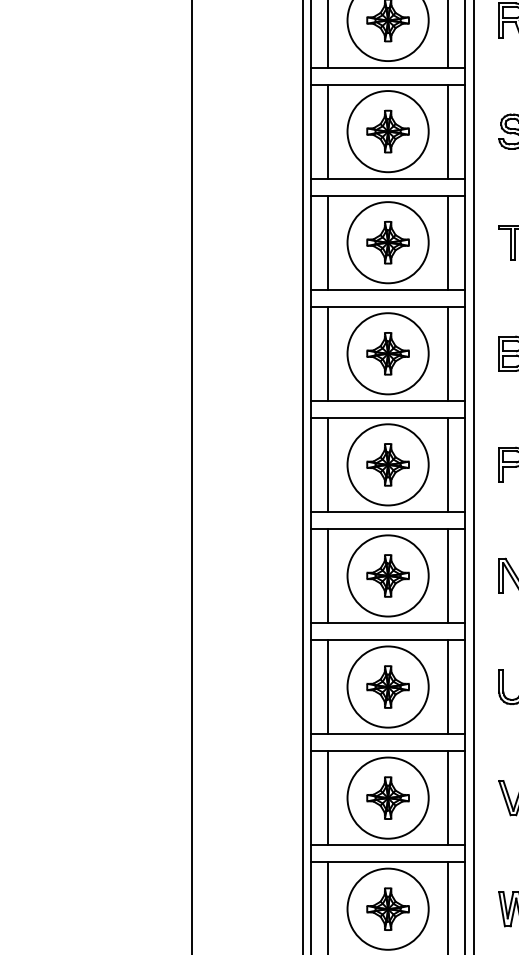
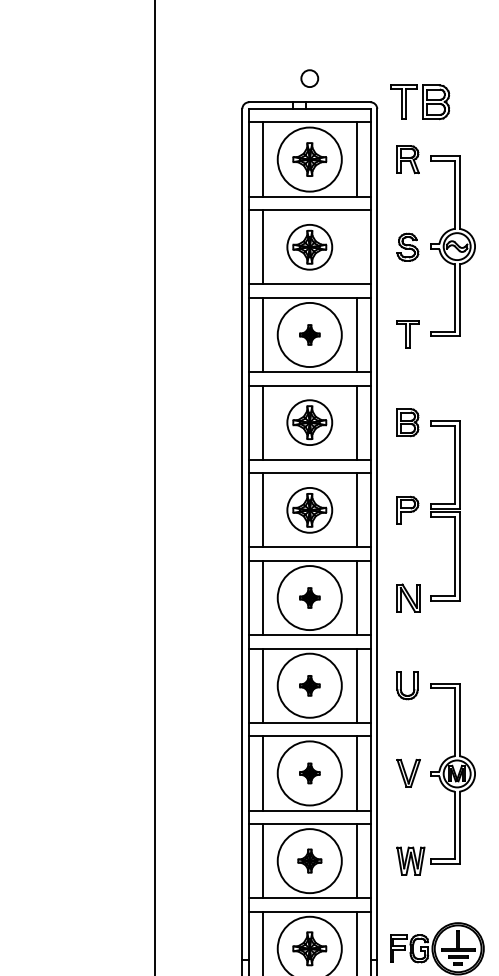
circle: (387, 131) -> (309, 247), size x0.7
line: (448, 131) -> (357, 247), removed
part: (387, 242) -> (309, 334), size x0.6
circle: (387, 353) -> (309, 422), size x0.7
circle: (387, 465) -> (309, 510), size x0.7
part: (387, 575) -> (309, 597), size x0.6
part: (387, 686) -> (309, 685), size x0.6
part: (387, 798) -> (309, 773), size x0.6
part: (387, 908) -> (309, 860), size x0.7

